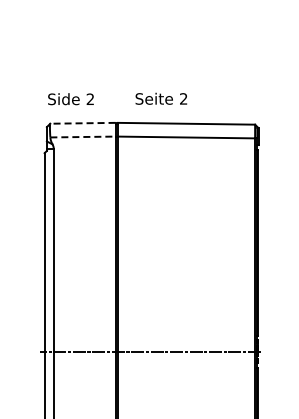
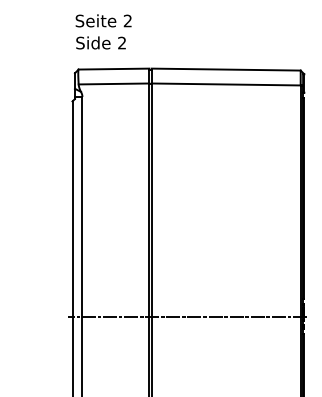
text: (160, 98) -> (102, 20), moved
line: (82, 123) -> (113, 69), dashed -> solid
line: (82, 137) -> (113, 84), dashed -> solid

